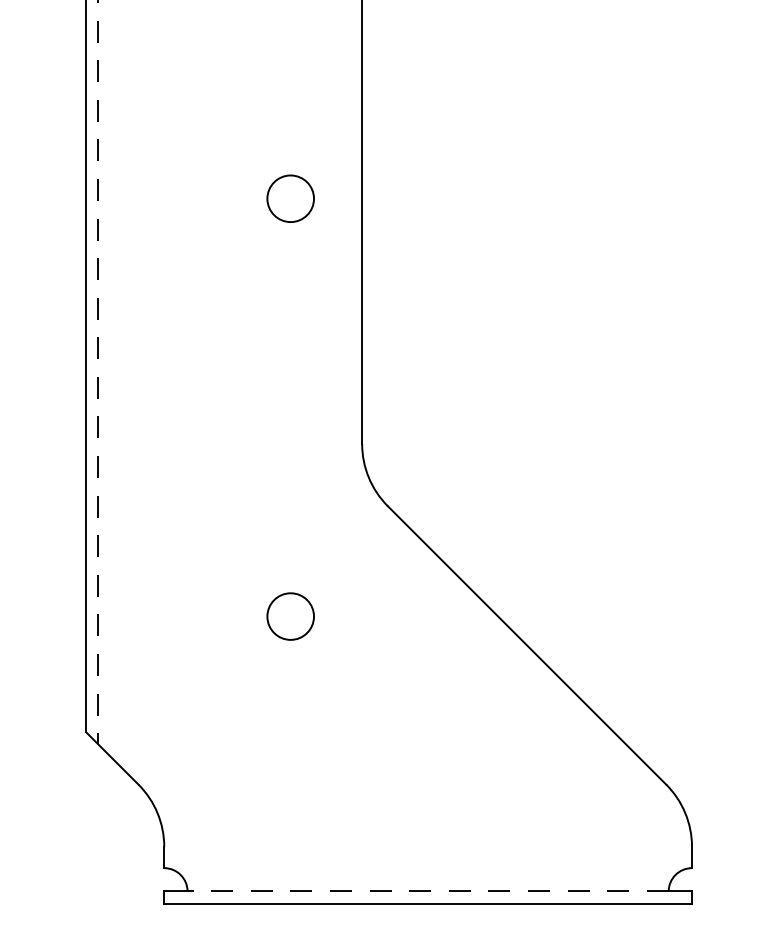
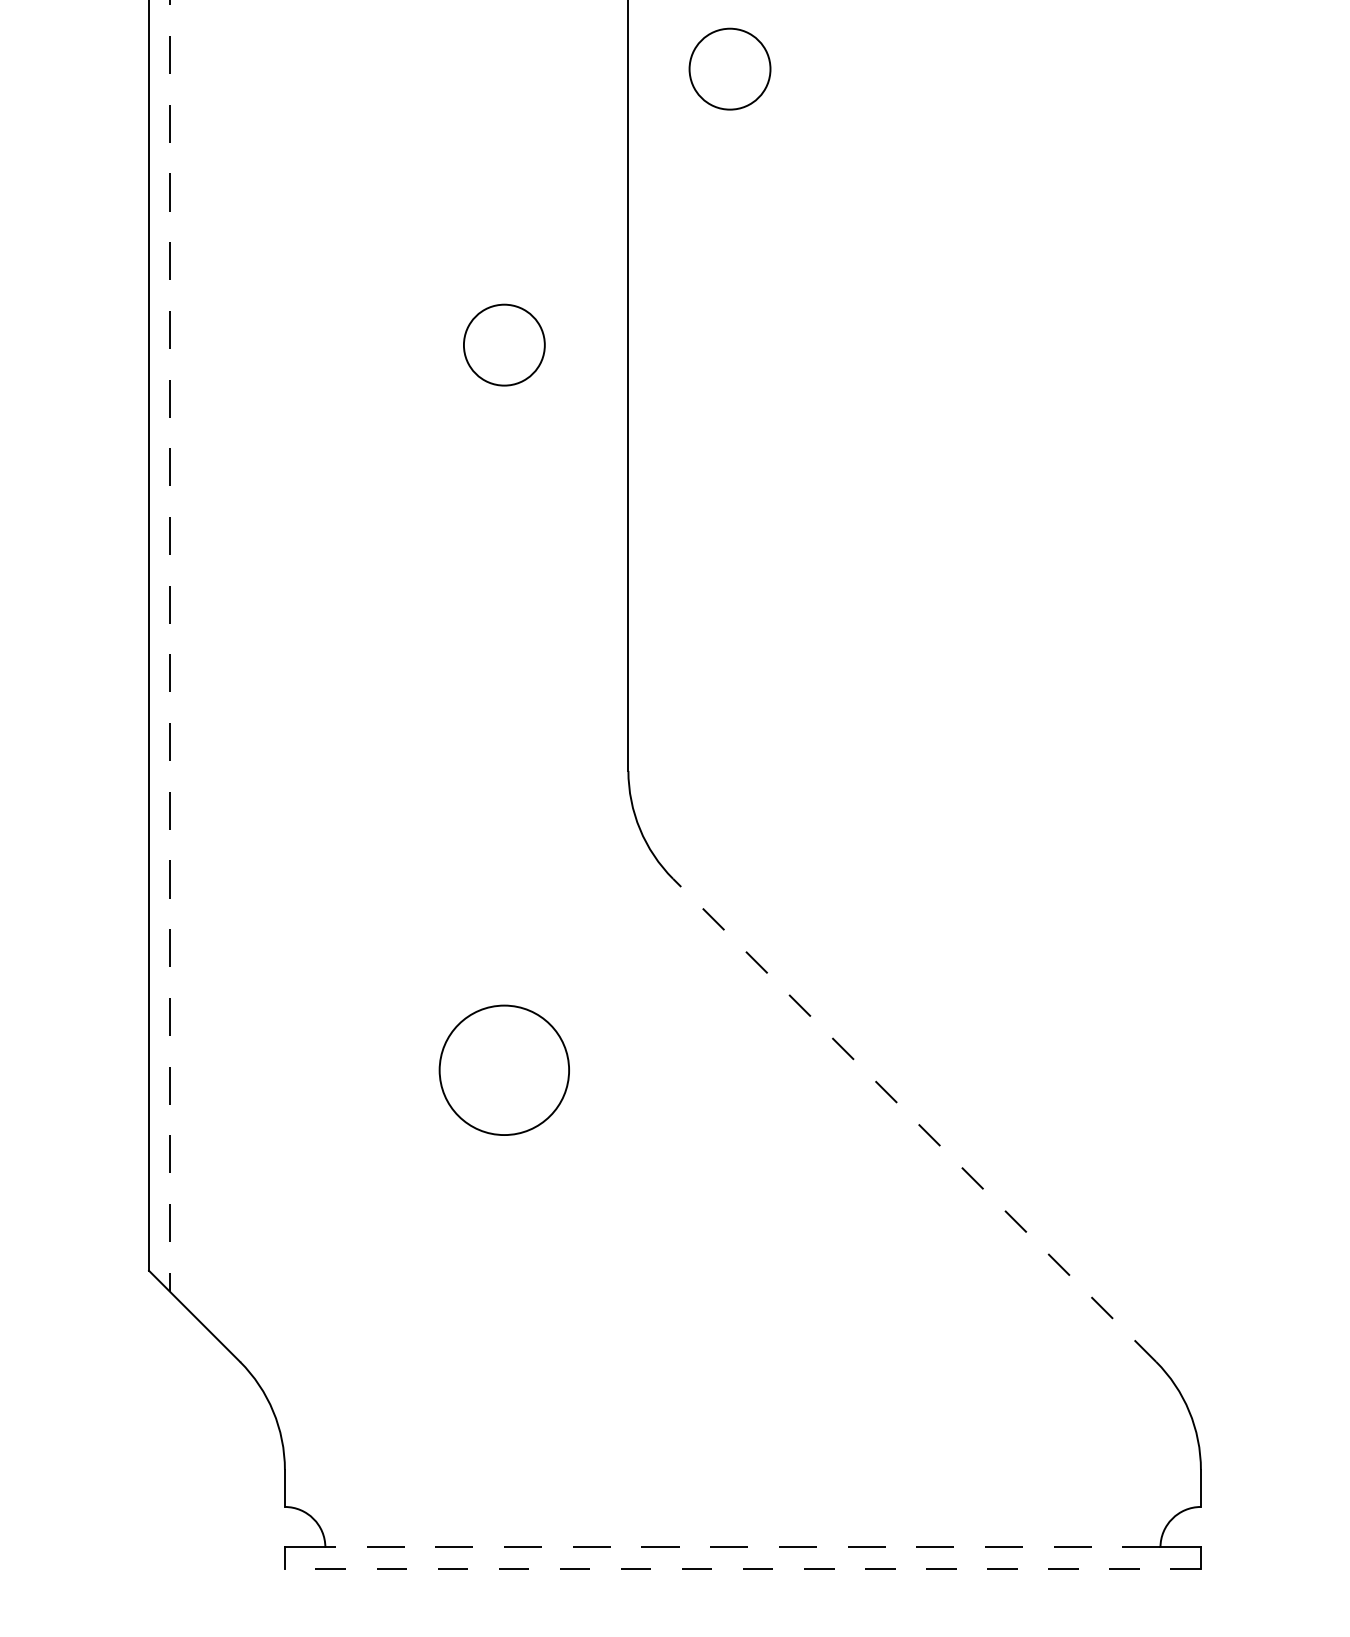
circle: (420, 39) -> (729, 68), added
circle: (290, 616) -> (504, 1070), size x1.6
line: (527, 645) -> (915, 1120), solid -> dashed
line: (428, 903) -> (743, 1568), solid -> dashed

